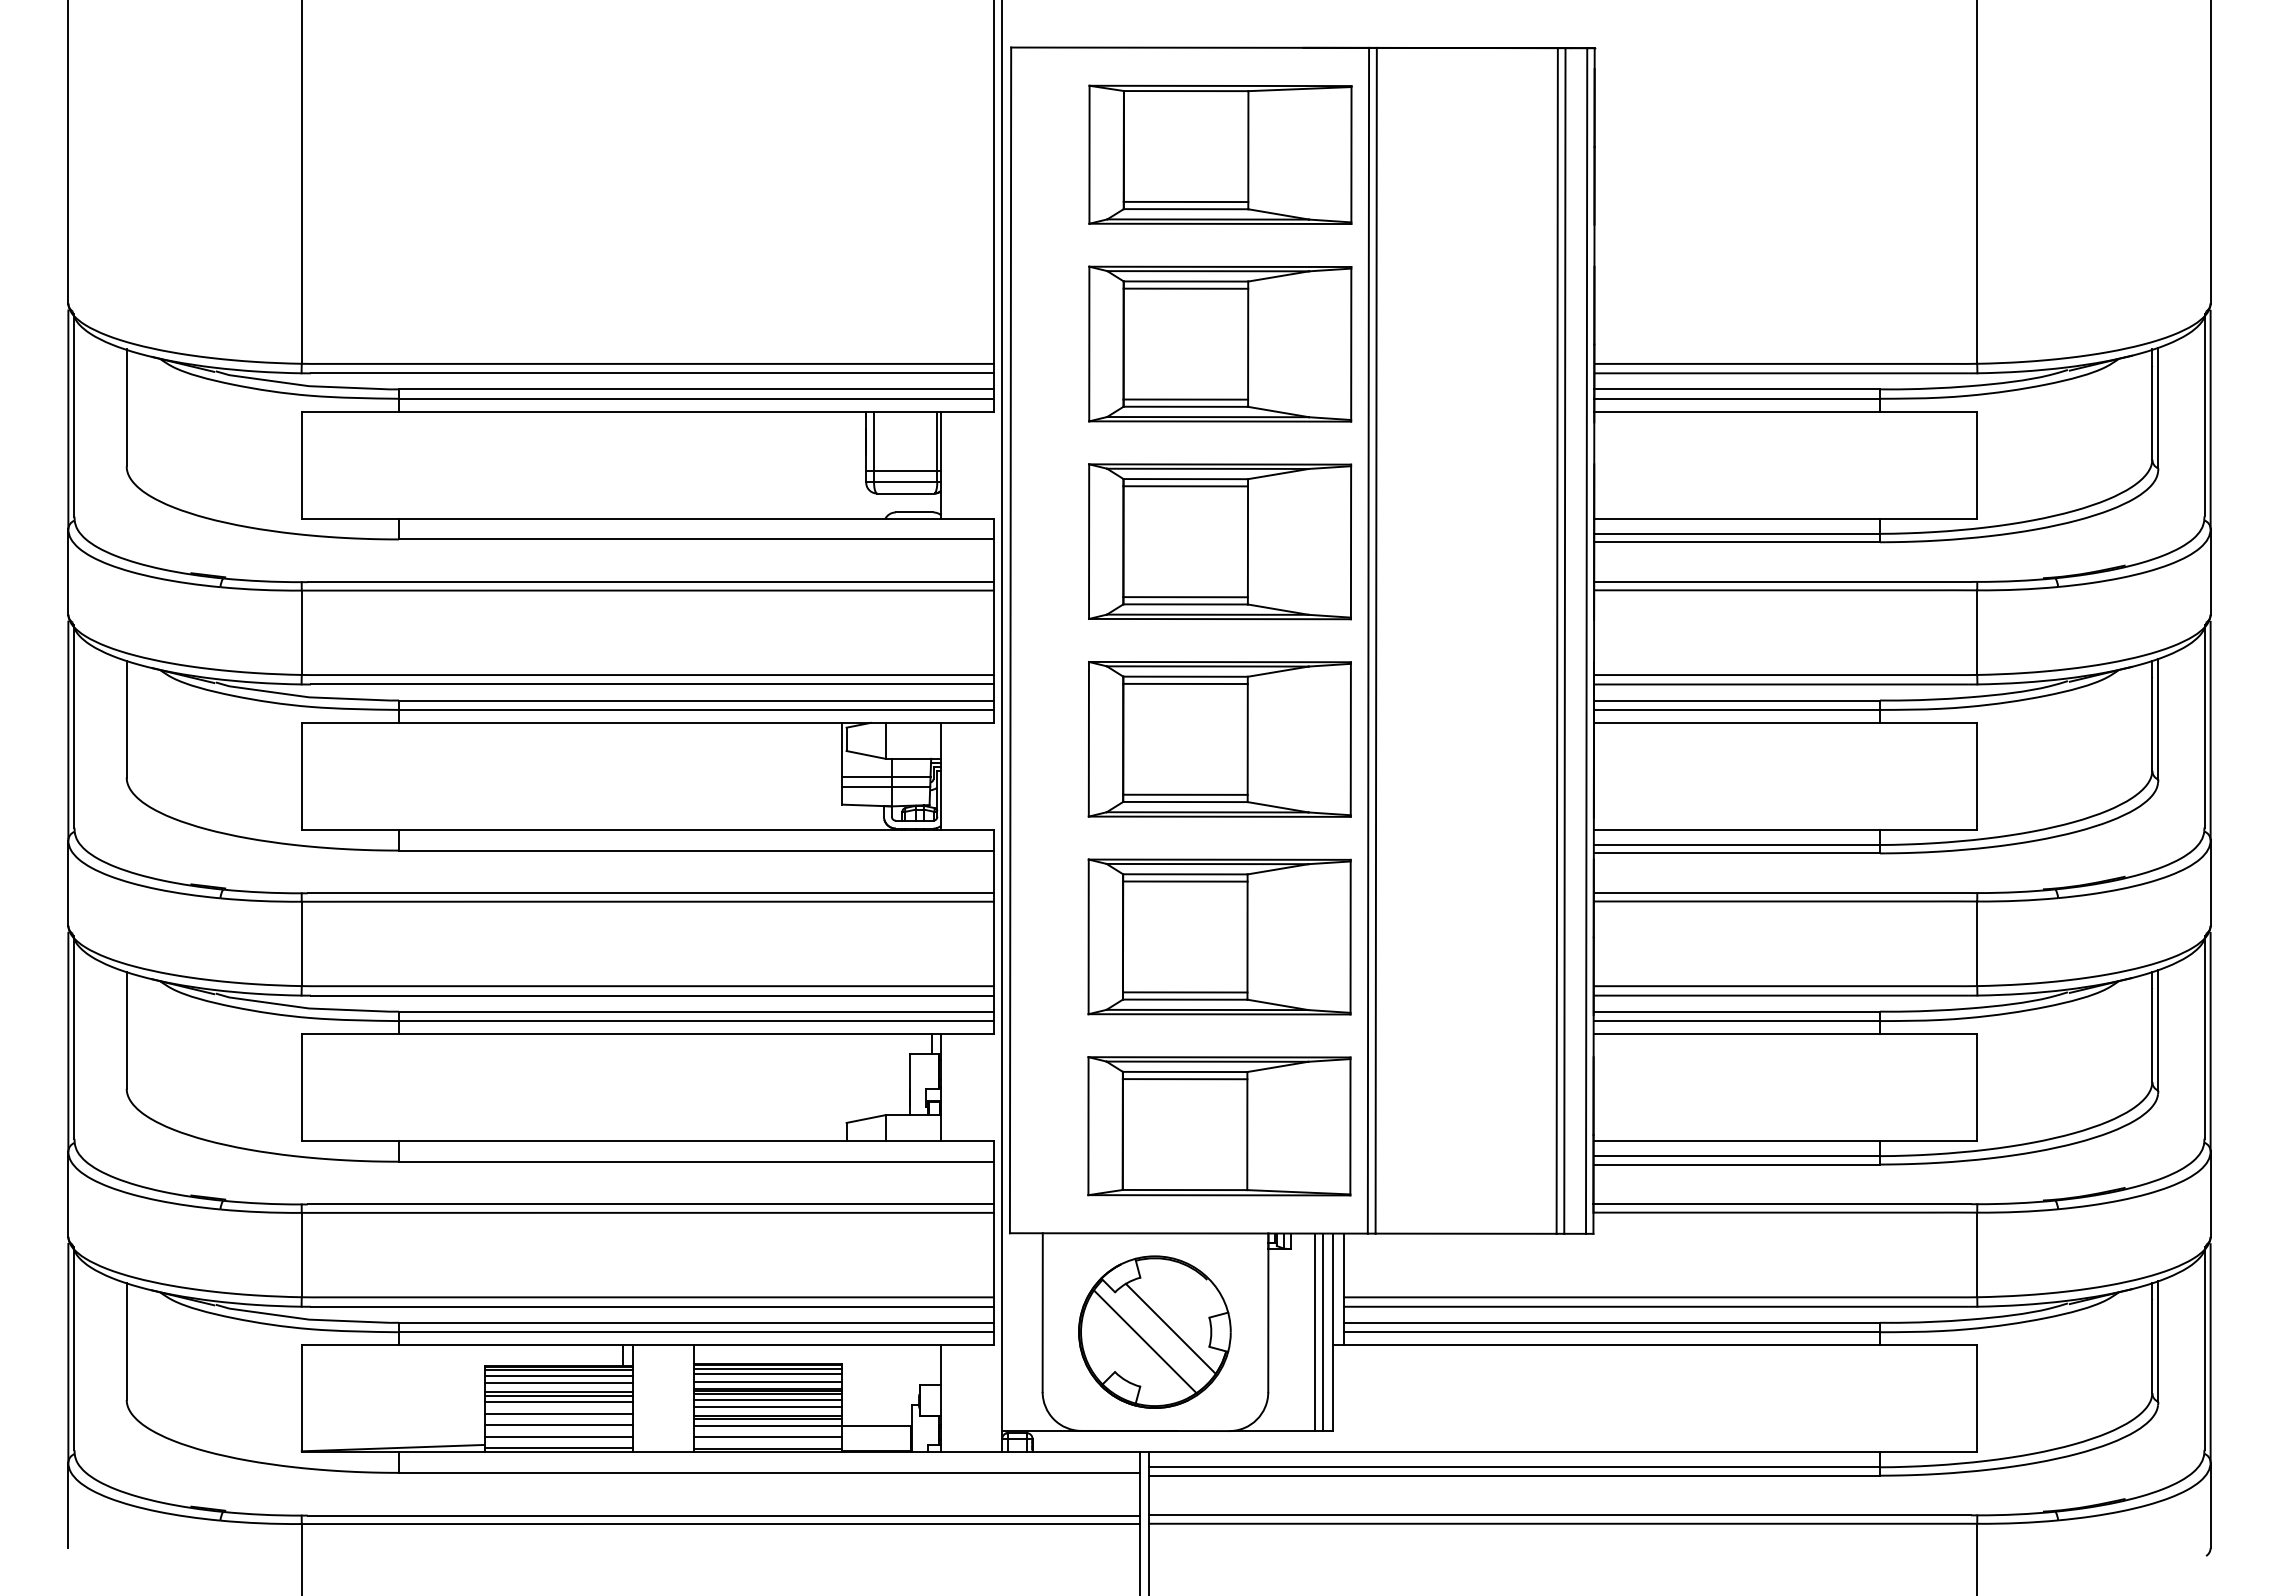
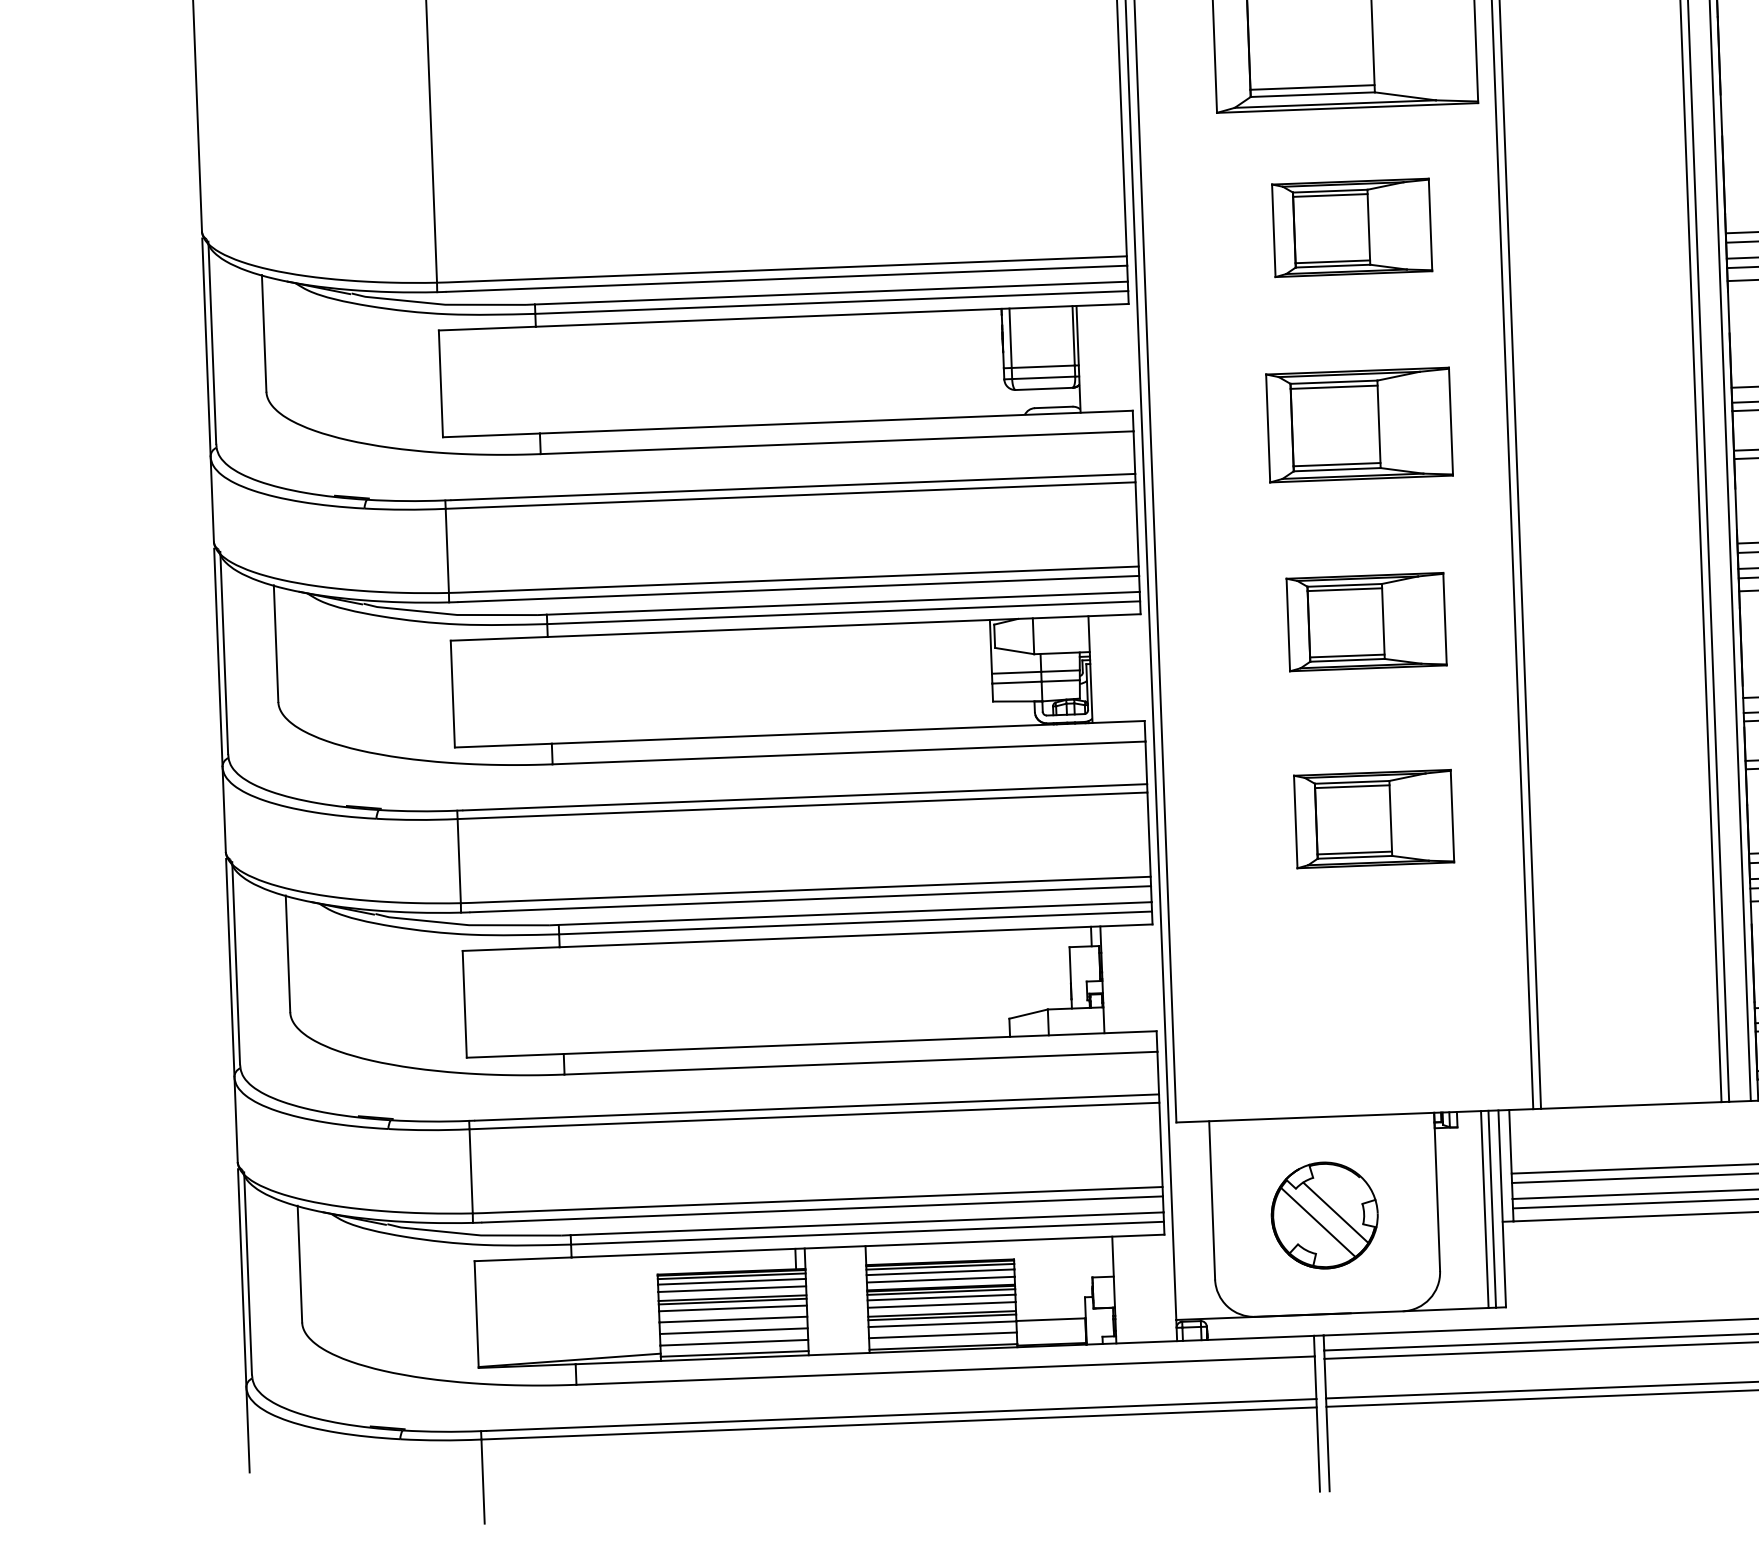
part: (1220, 343) -> (1352, 227), size x0.6
part: (1220, 541) -> (1359, 424), size x0.7
part: (1219, 739) -> (1366, 622), size x0.6
part: (1219, 936) -> (1374, 818), size x0.6
part: (1219, 1126) -> (1381, 1008), removed
part: (1154, 1331) -> (1324, 1214), size x0.7

